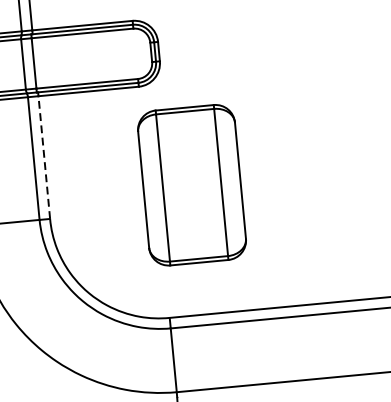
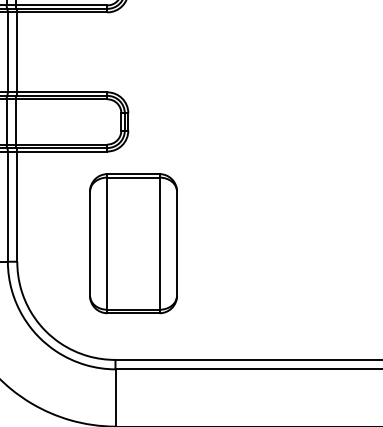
line: (44, 157) -> (17, 206), dashed -> solid
part: (192, 185) -> (133, 243), moved

